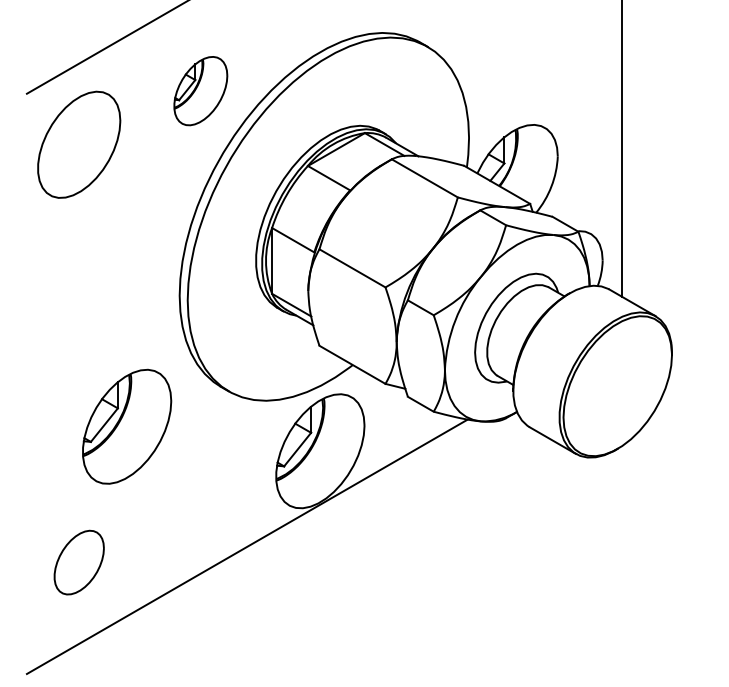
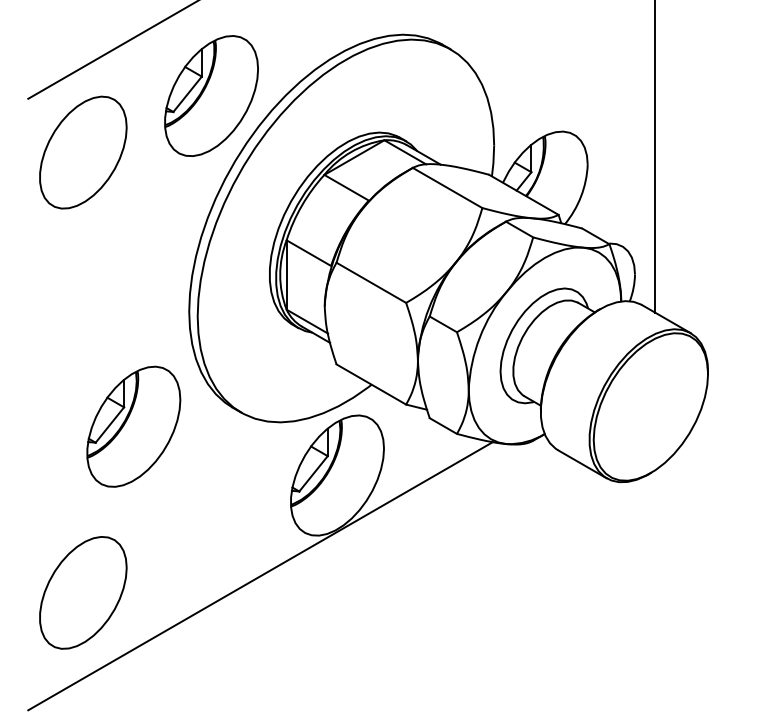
part: (200, 90) -> (211, 95), size x1.67
part: (126, 426) -> (133, 426), moved
part: (79, 562) -> (83, 592), size x1.67

